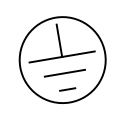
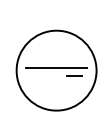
line: (59, 40) -> (56, 52), removed
line: (64, 73) -> (56, 83), removed
line: (67, 88) -> (74, 75), moved

